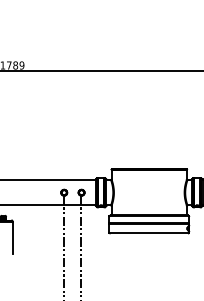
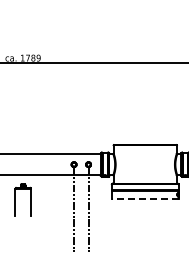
line: (148, 233) -> (144, 198), solid -> dashed

